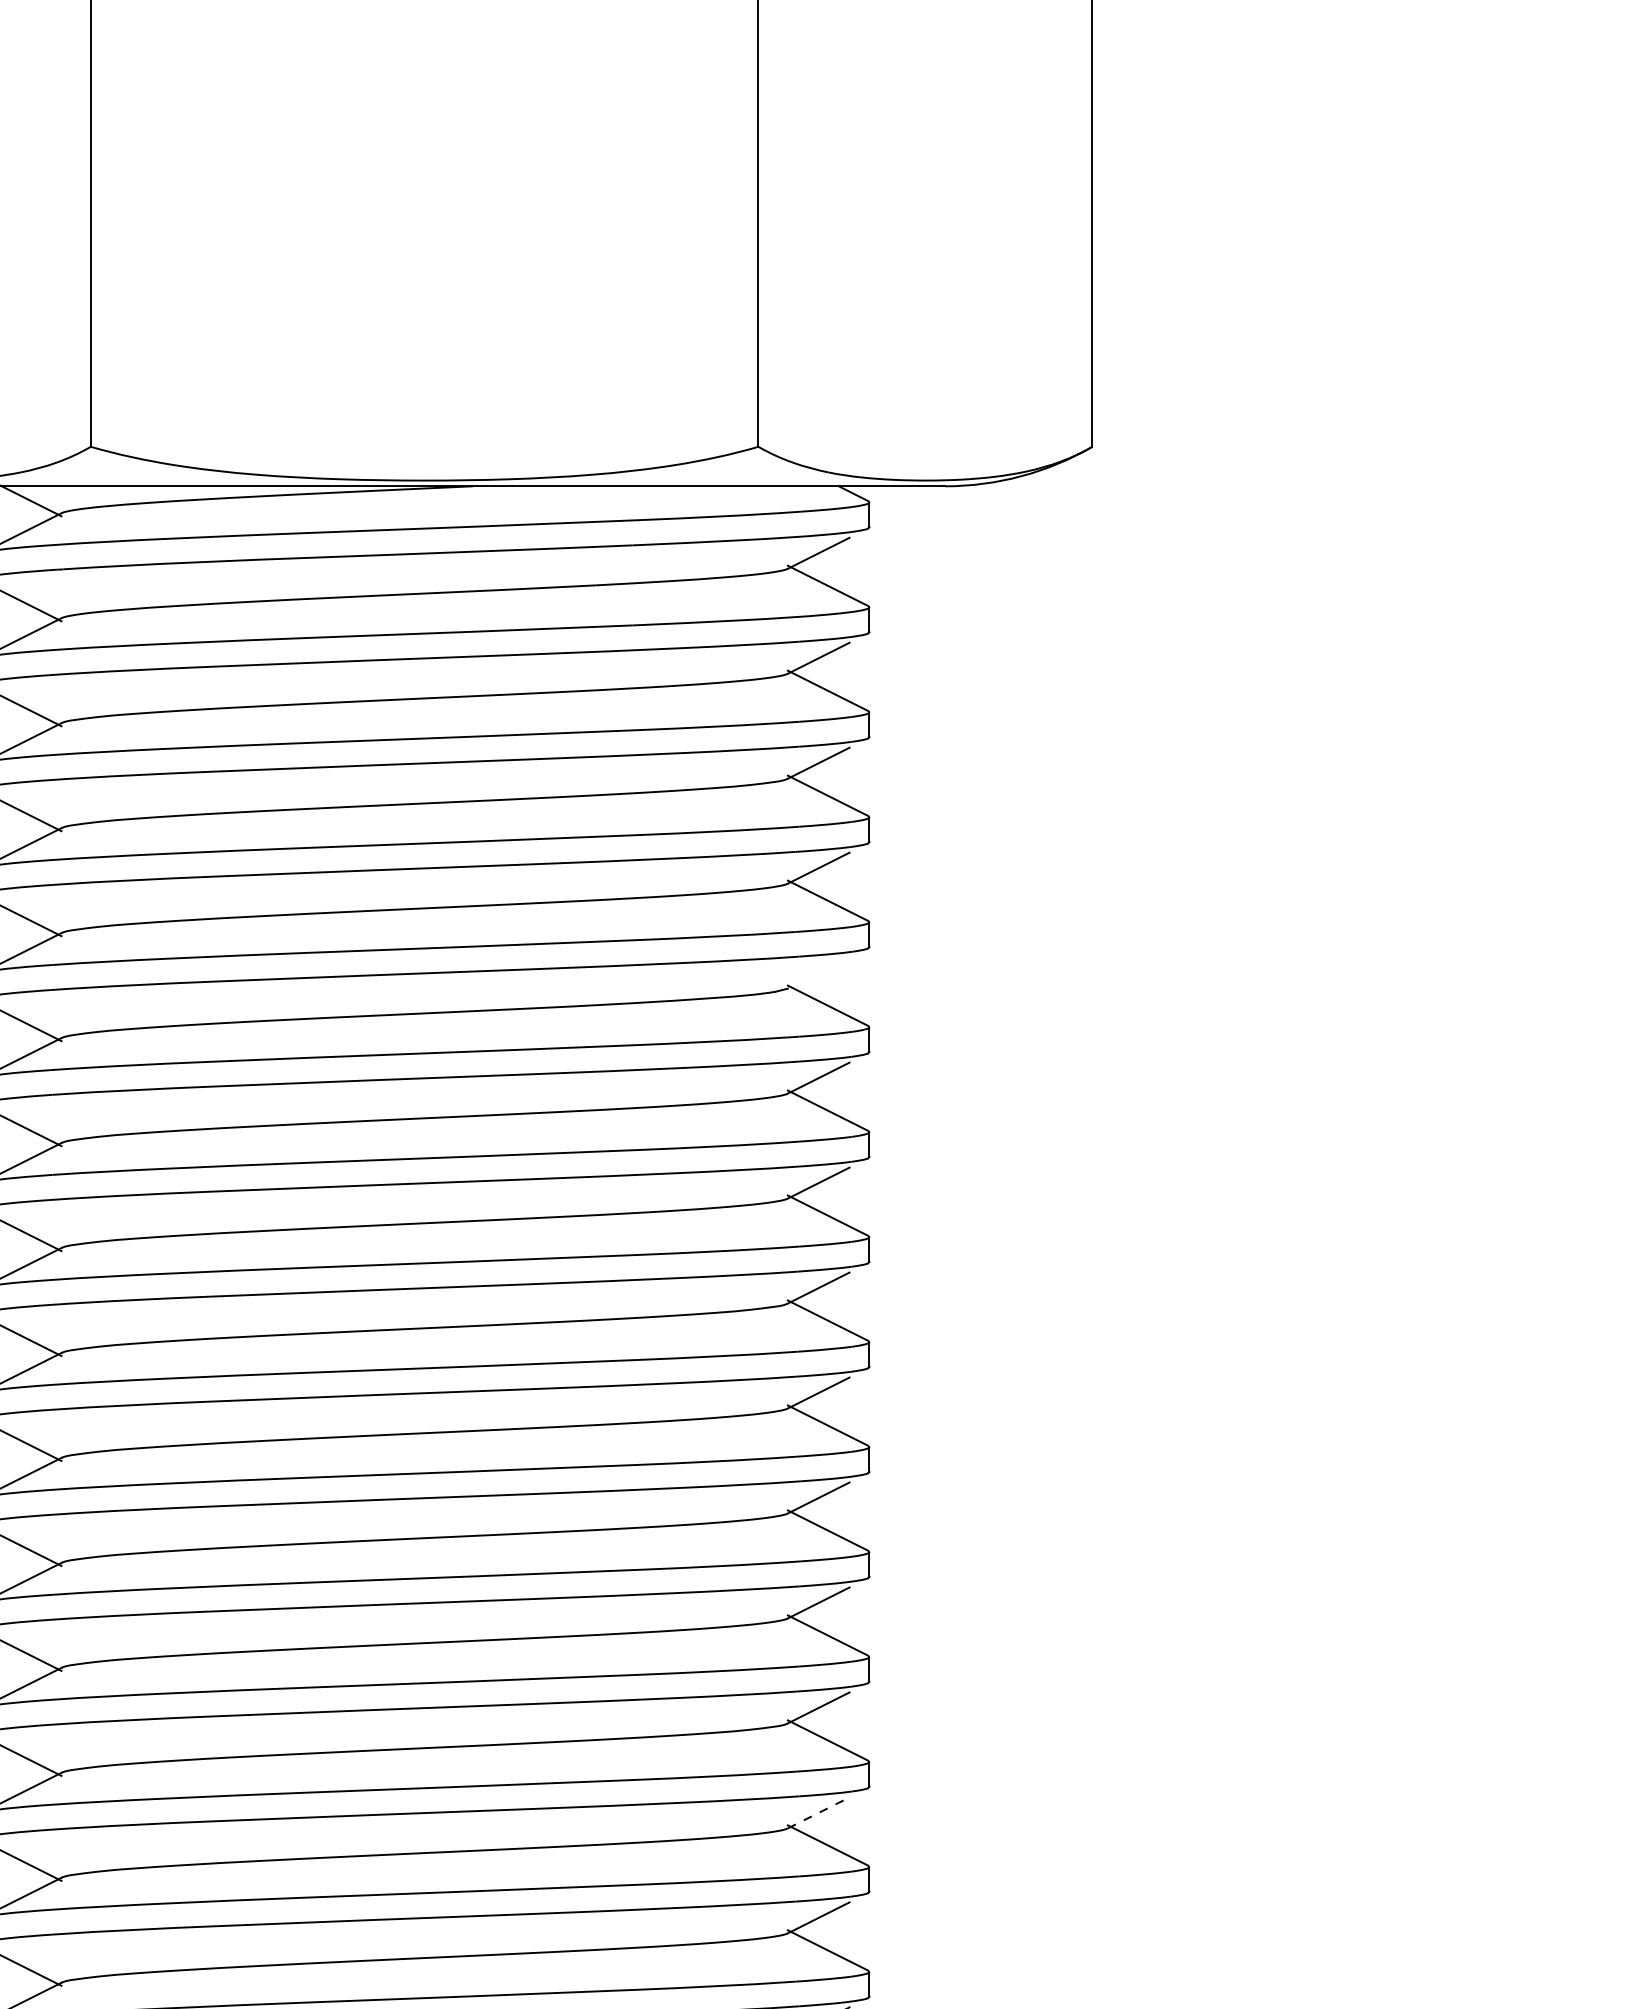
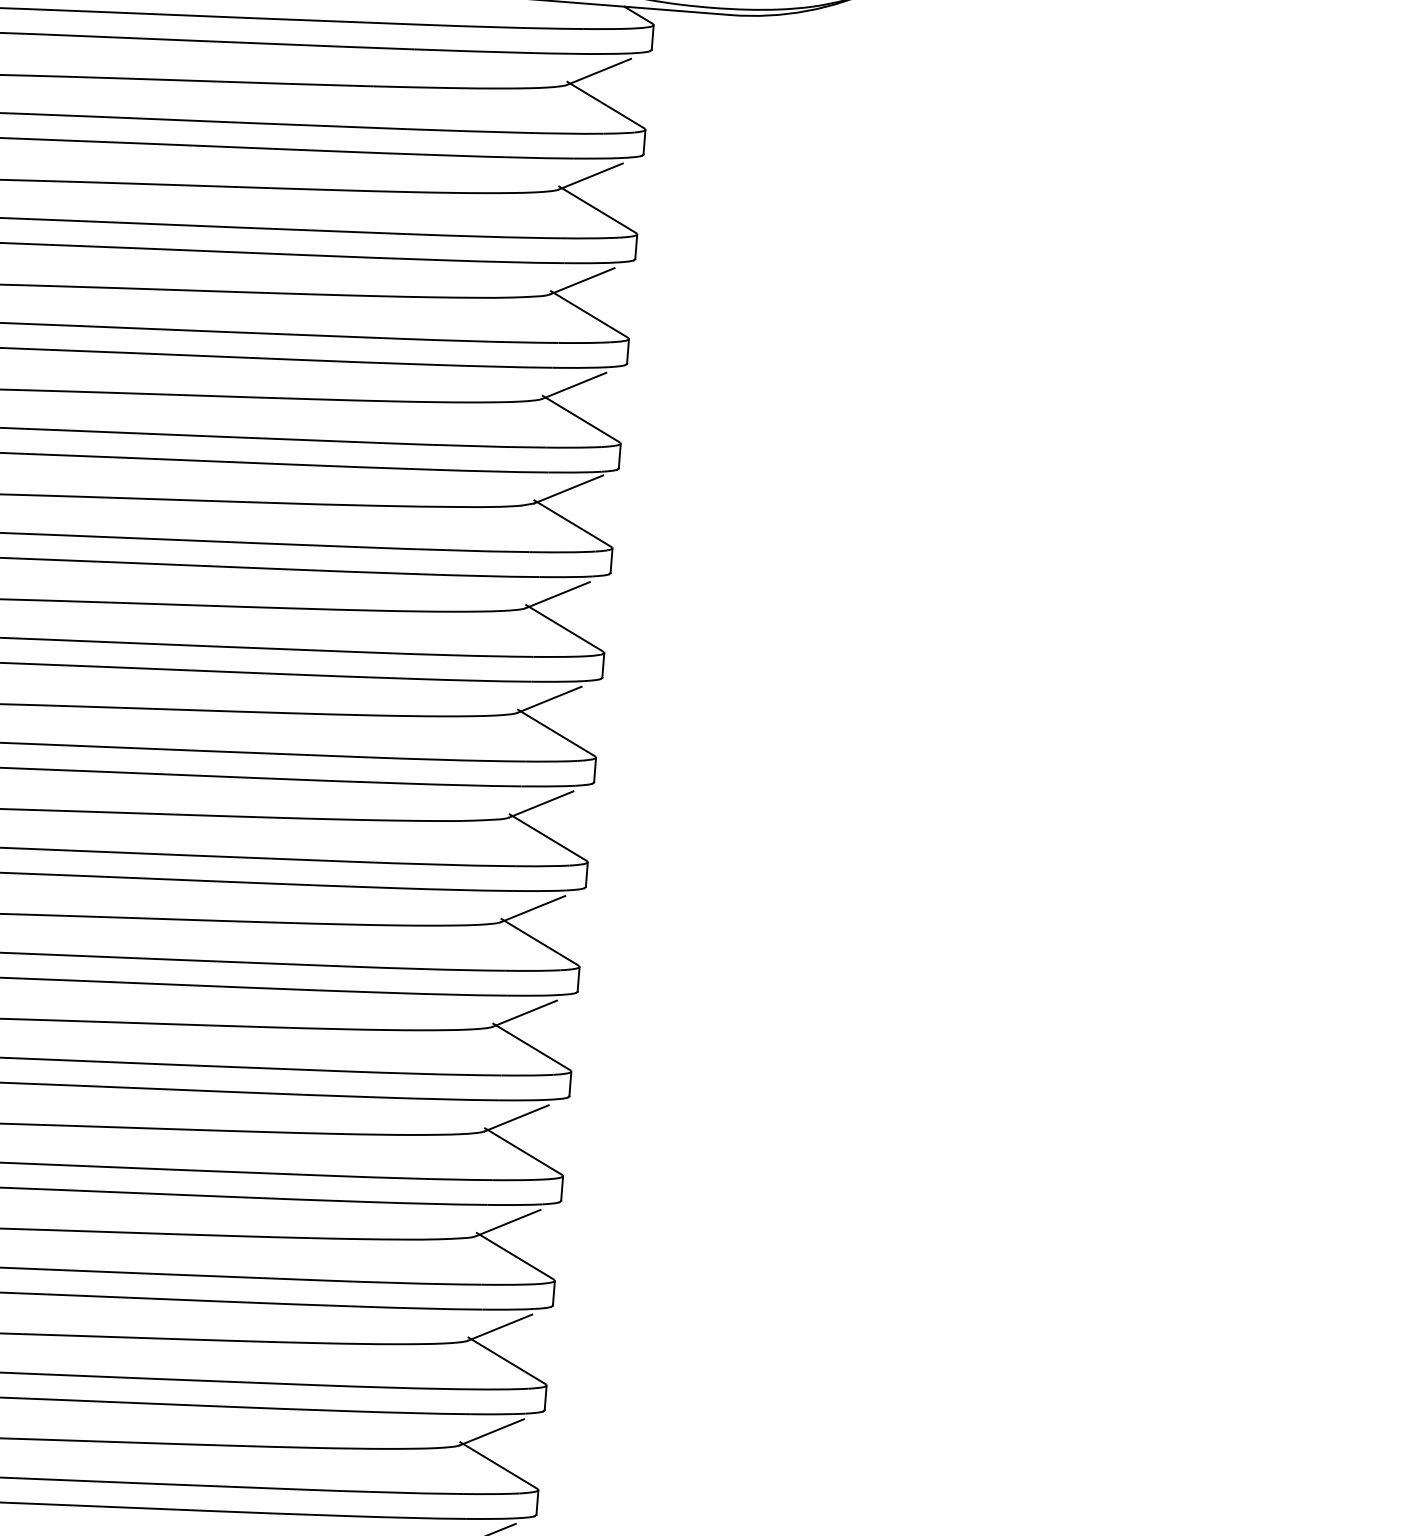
line: (820, 971) -> (568, 488), added
line: (819, 1812) -> (501, 1327), dashed -> solid

